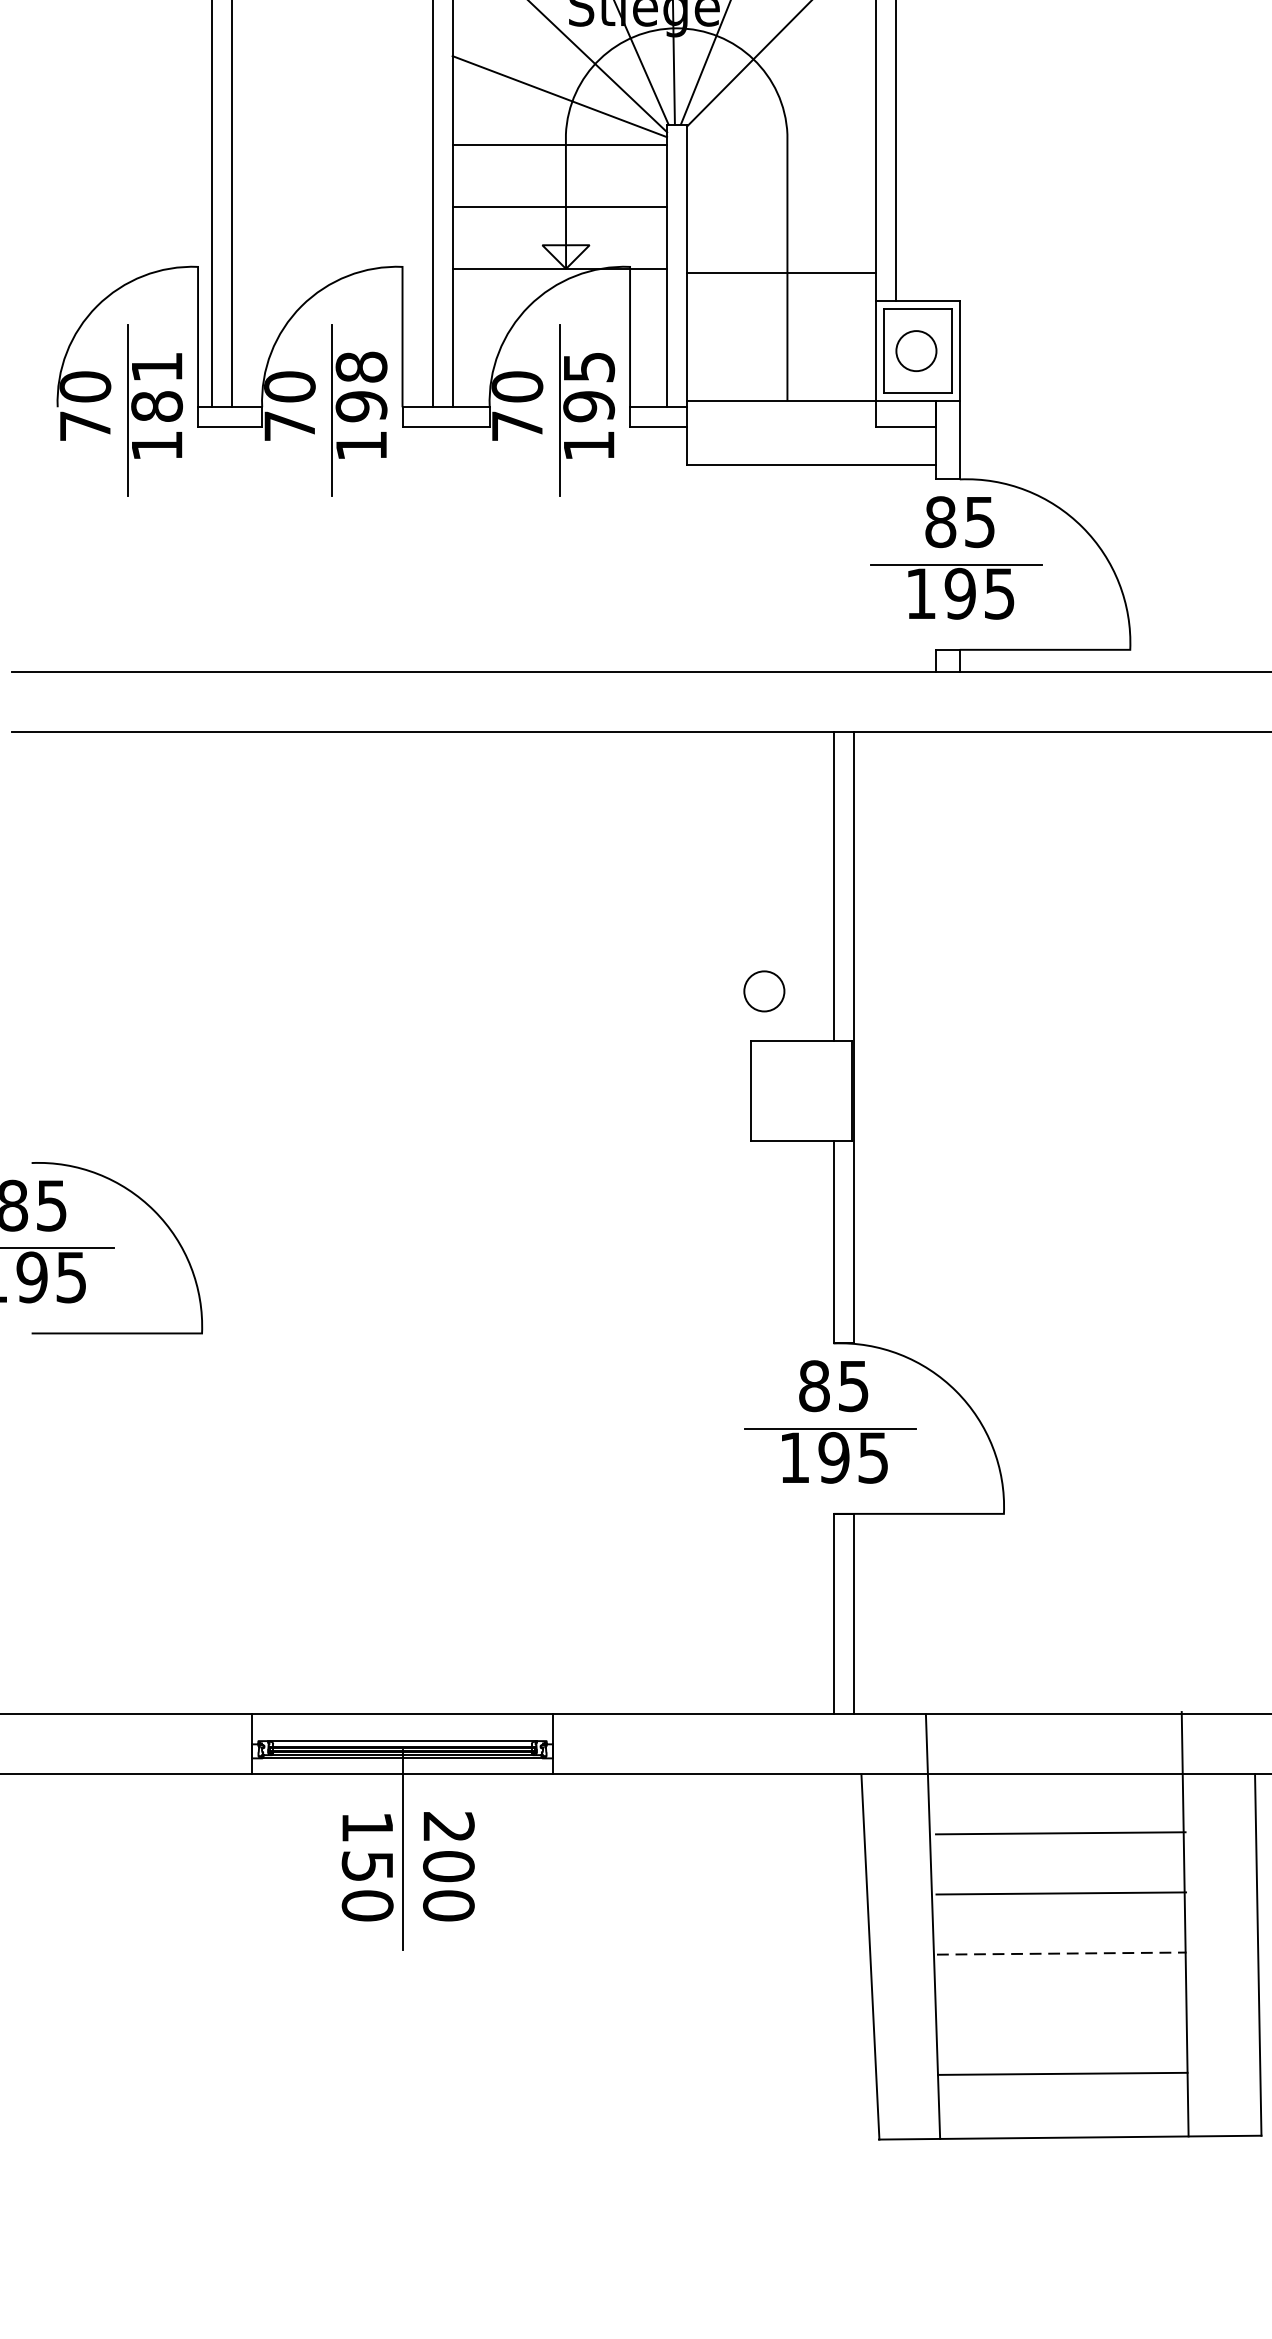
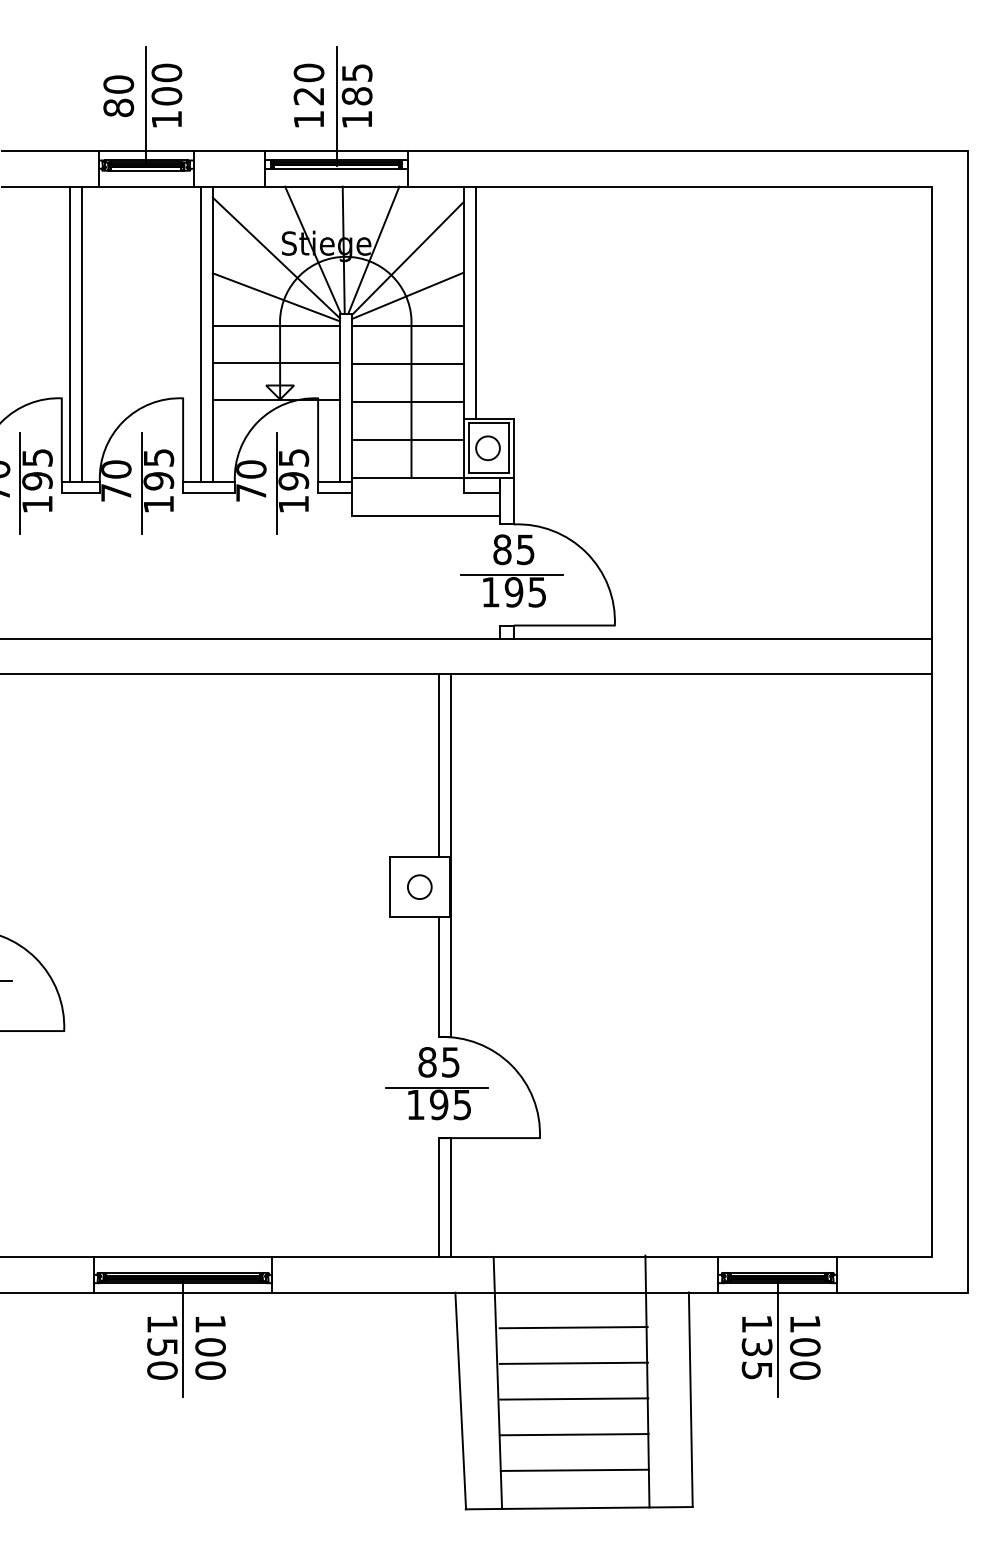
line: (780, 93) -> (407, 295), added
line: (780, 144) -> (407, 325), added
line: (780, 208) -> (407, 363), added
line: (780, 336) -> (407, 439), added
text: (360, 366) -> (158, 457), 198 -> 195
text: (157, 386) -> (37, 469), 181 -> 195
circle: (763, 990) -> (419, 886), moved
text: (448, 1826) -> (210, 1323), 200 -> 100
line: (1062, 1952) -> (574, 1398), dashed -> solid
line: (1062, 2013) -> (574, 1434), added

